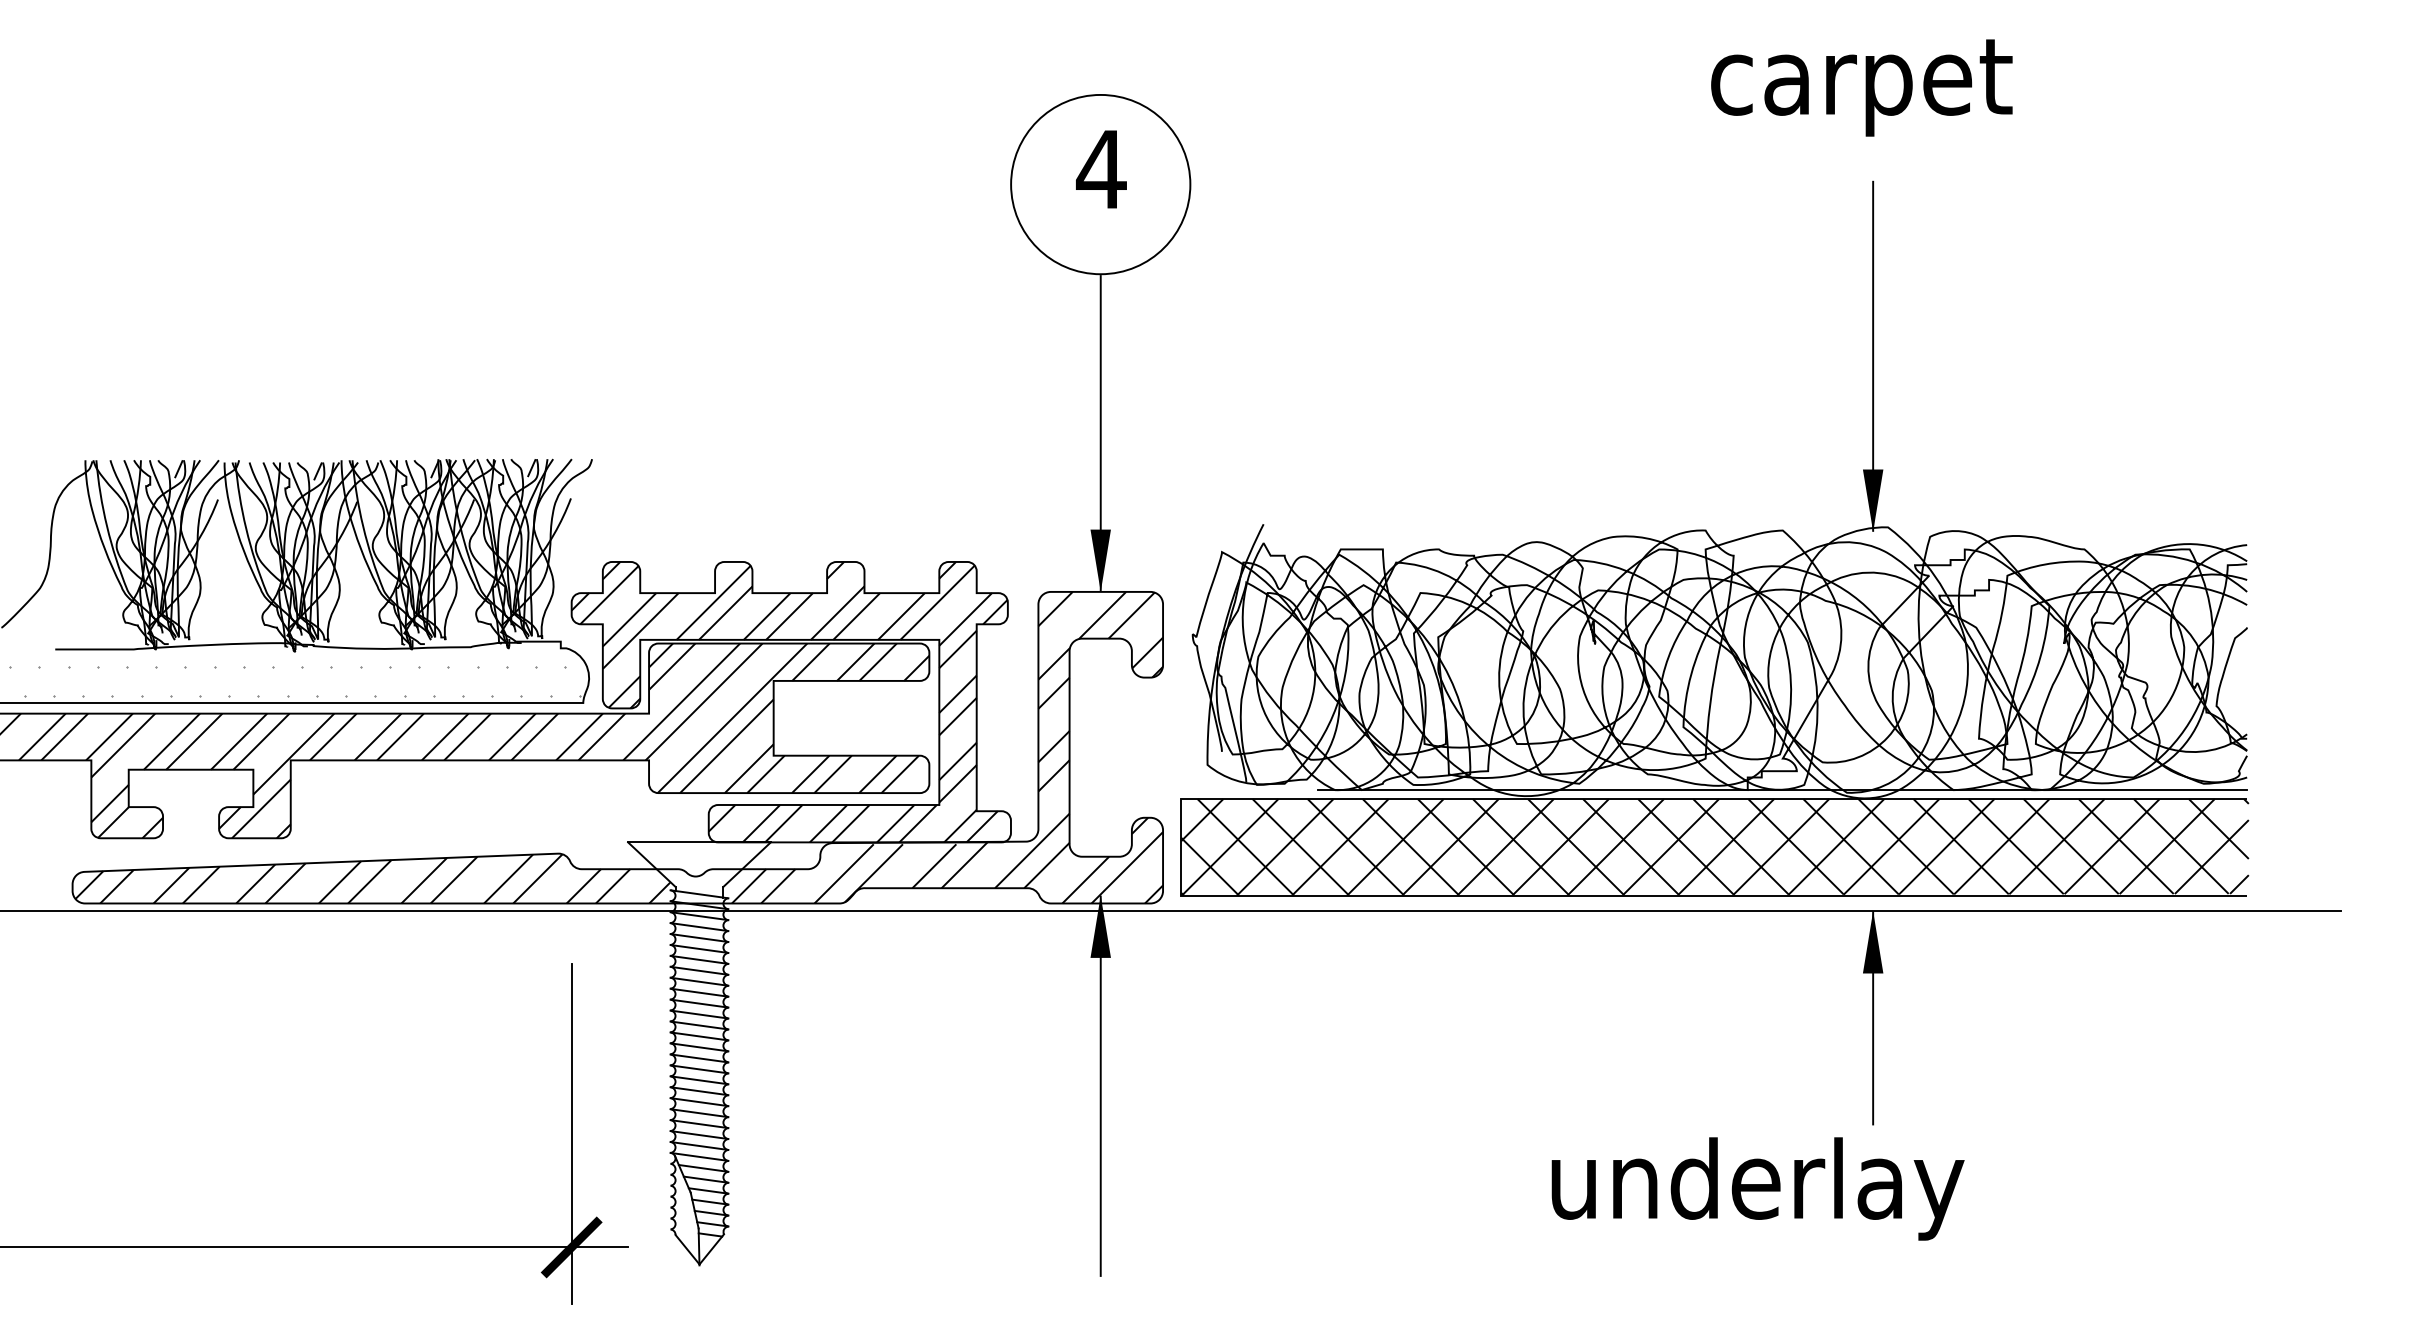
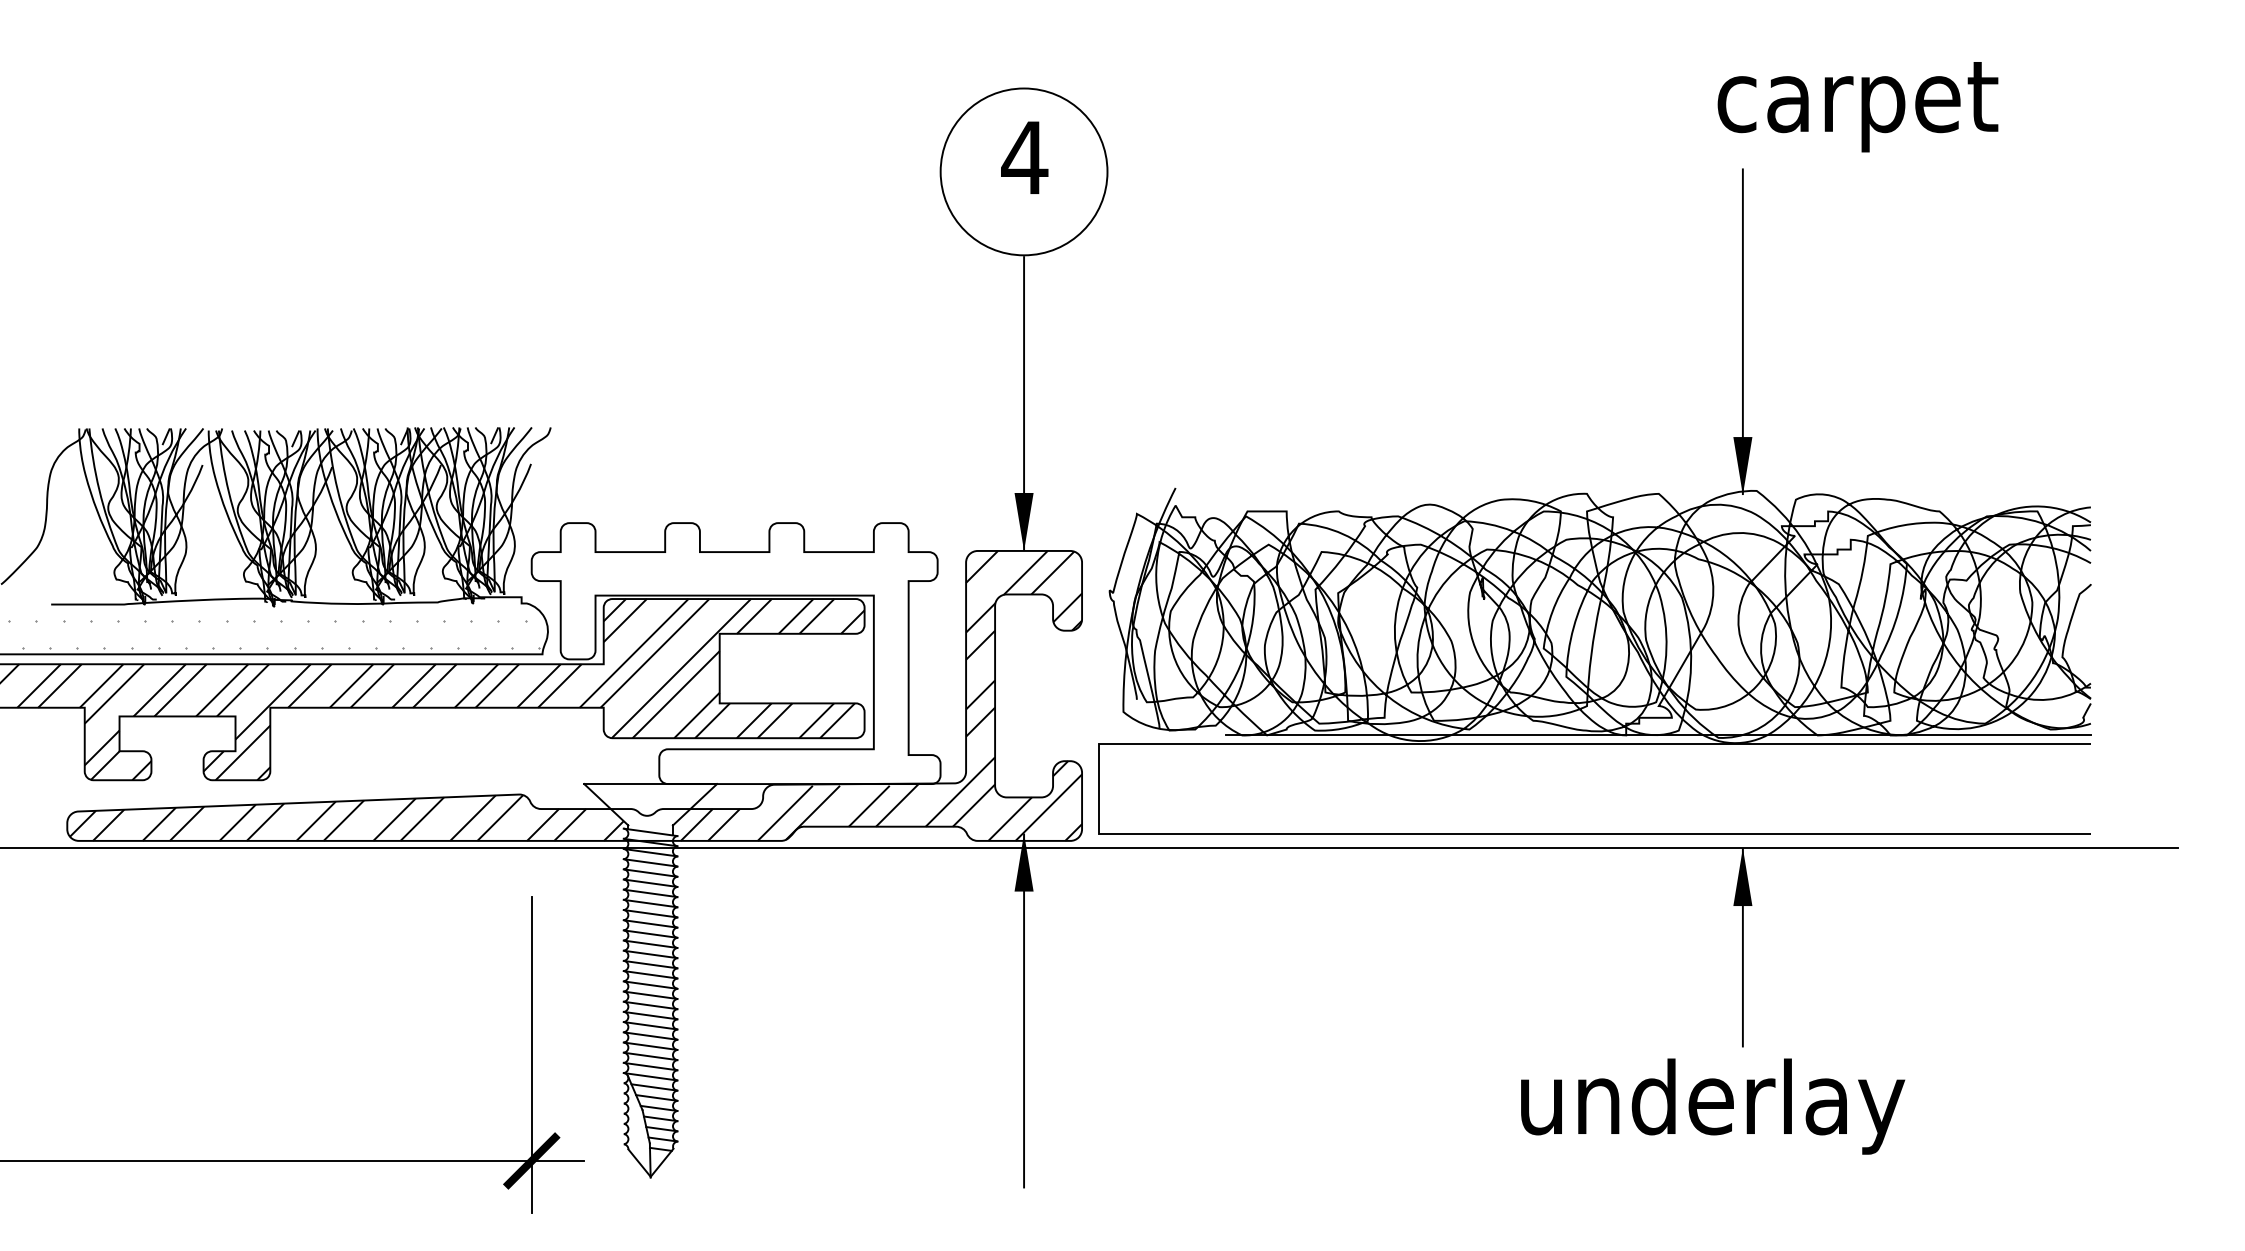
text: (1861, 87) -> (1857, 106), moved
hatch: (789, 701) -> (734, 652), removed
hatch: (1714, 847) -> (1595, 788), removed
text: (1757, 1188) -> (1712, 1106), moved

